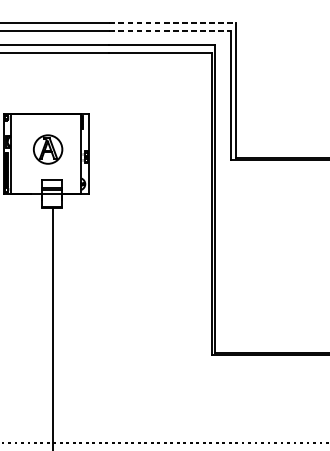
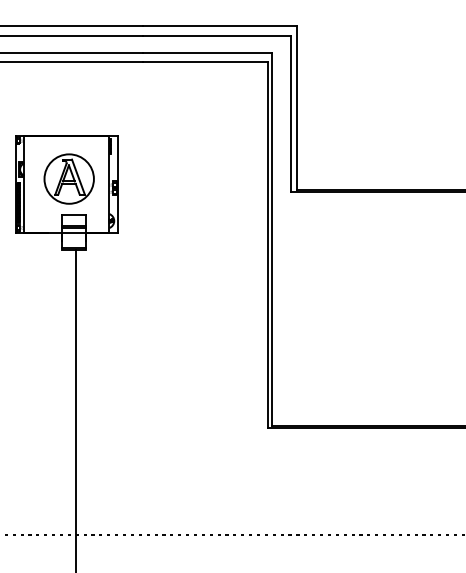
line: (172, 23) -> (220, 26), dashed -> solid
line: (170, 31) -> (217, 35), dashed -> solid
part: (47, 149) -> (68, 178), size x1.43

